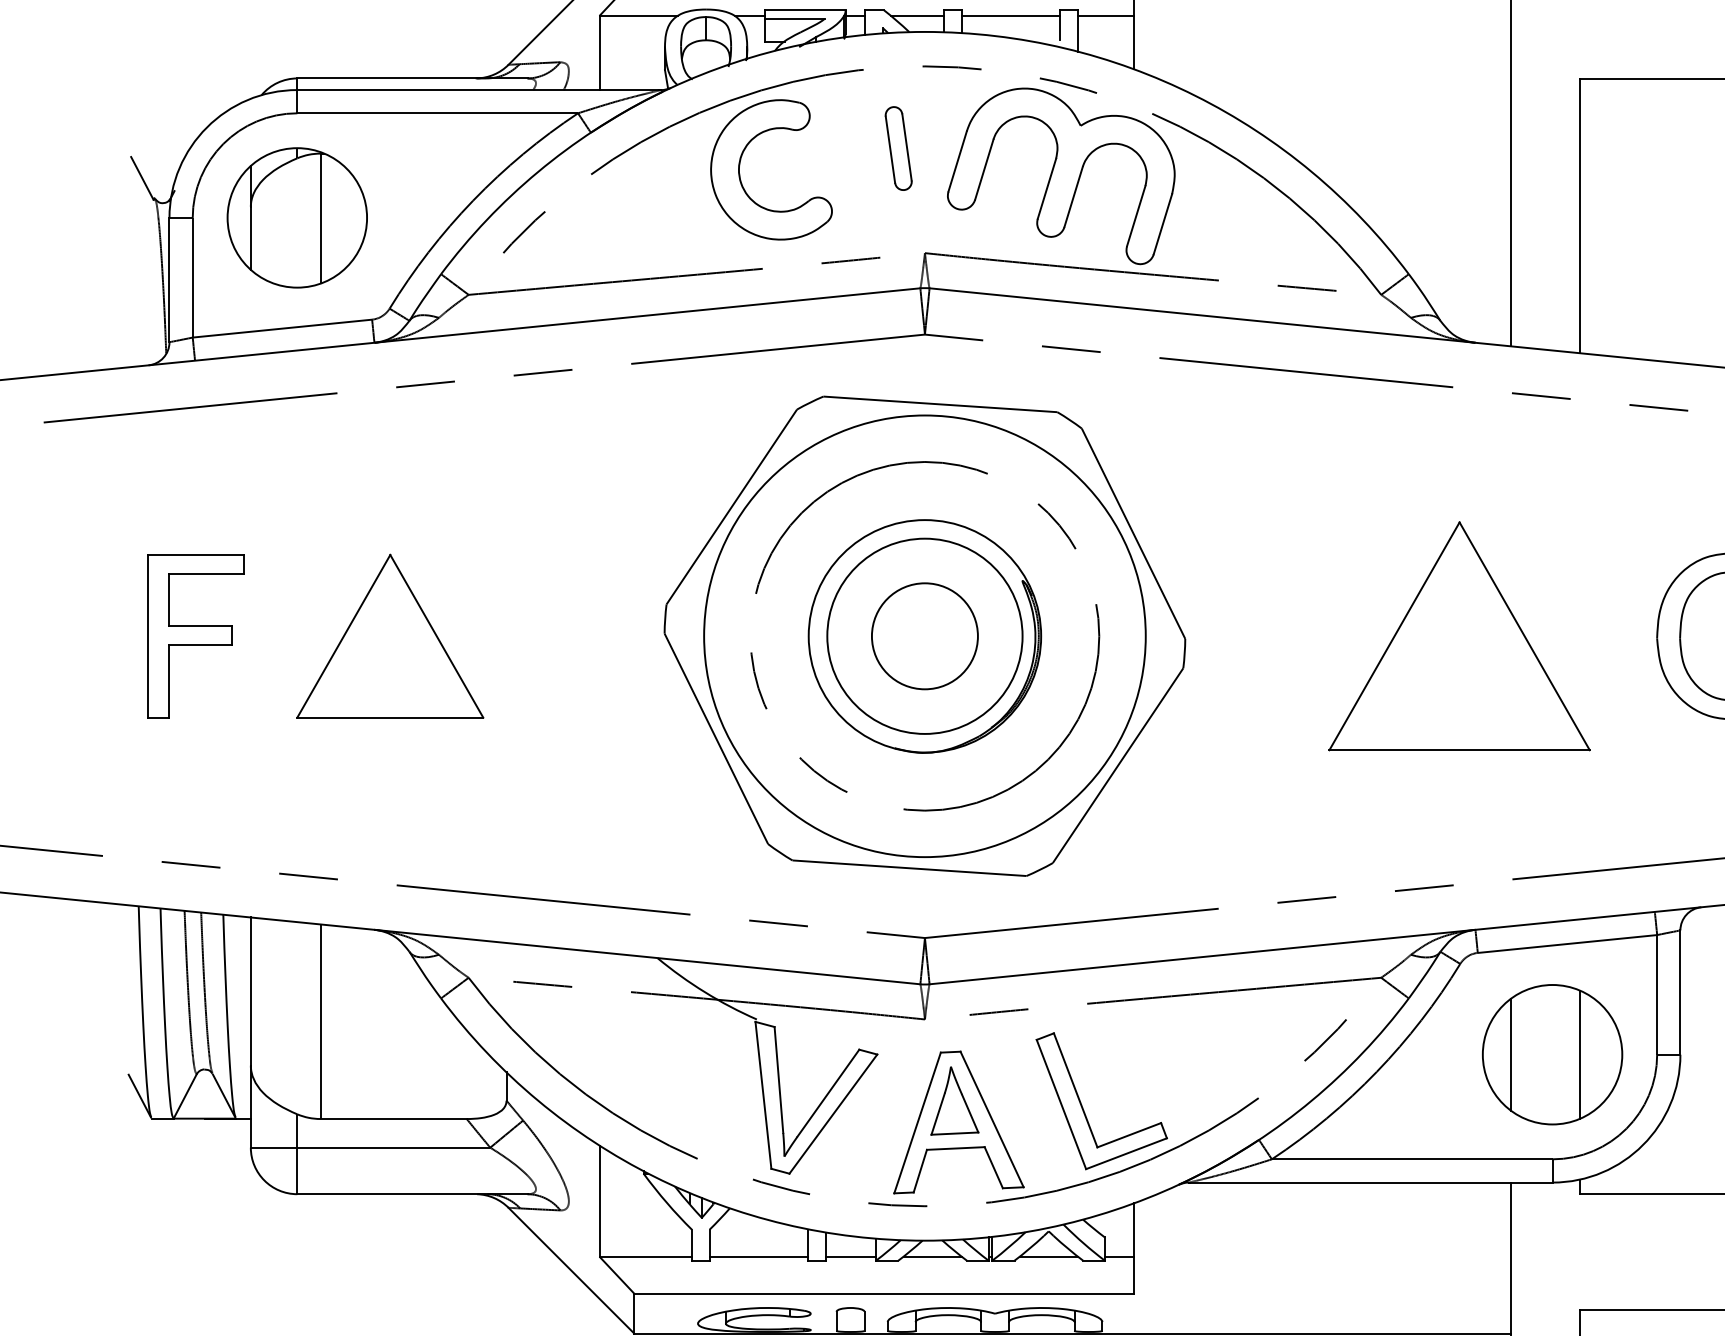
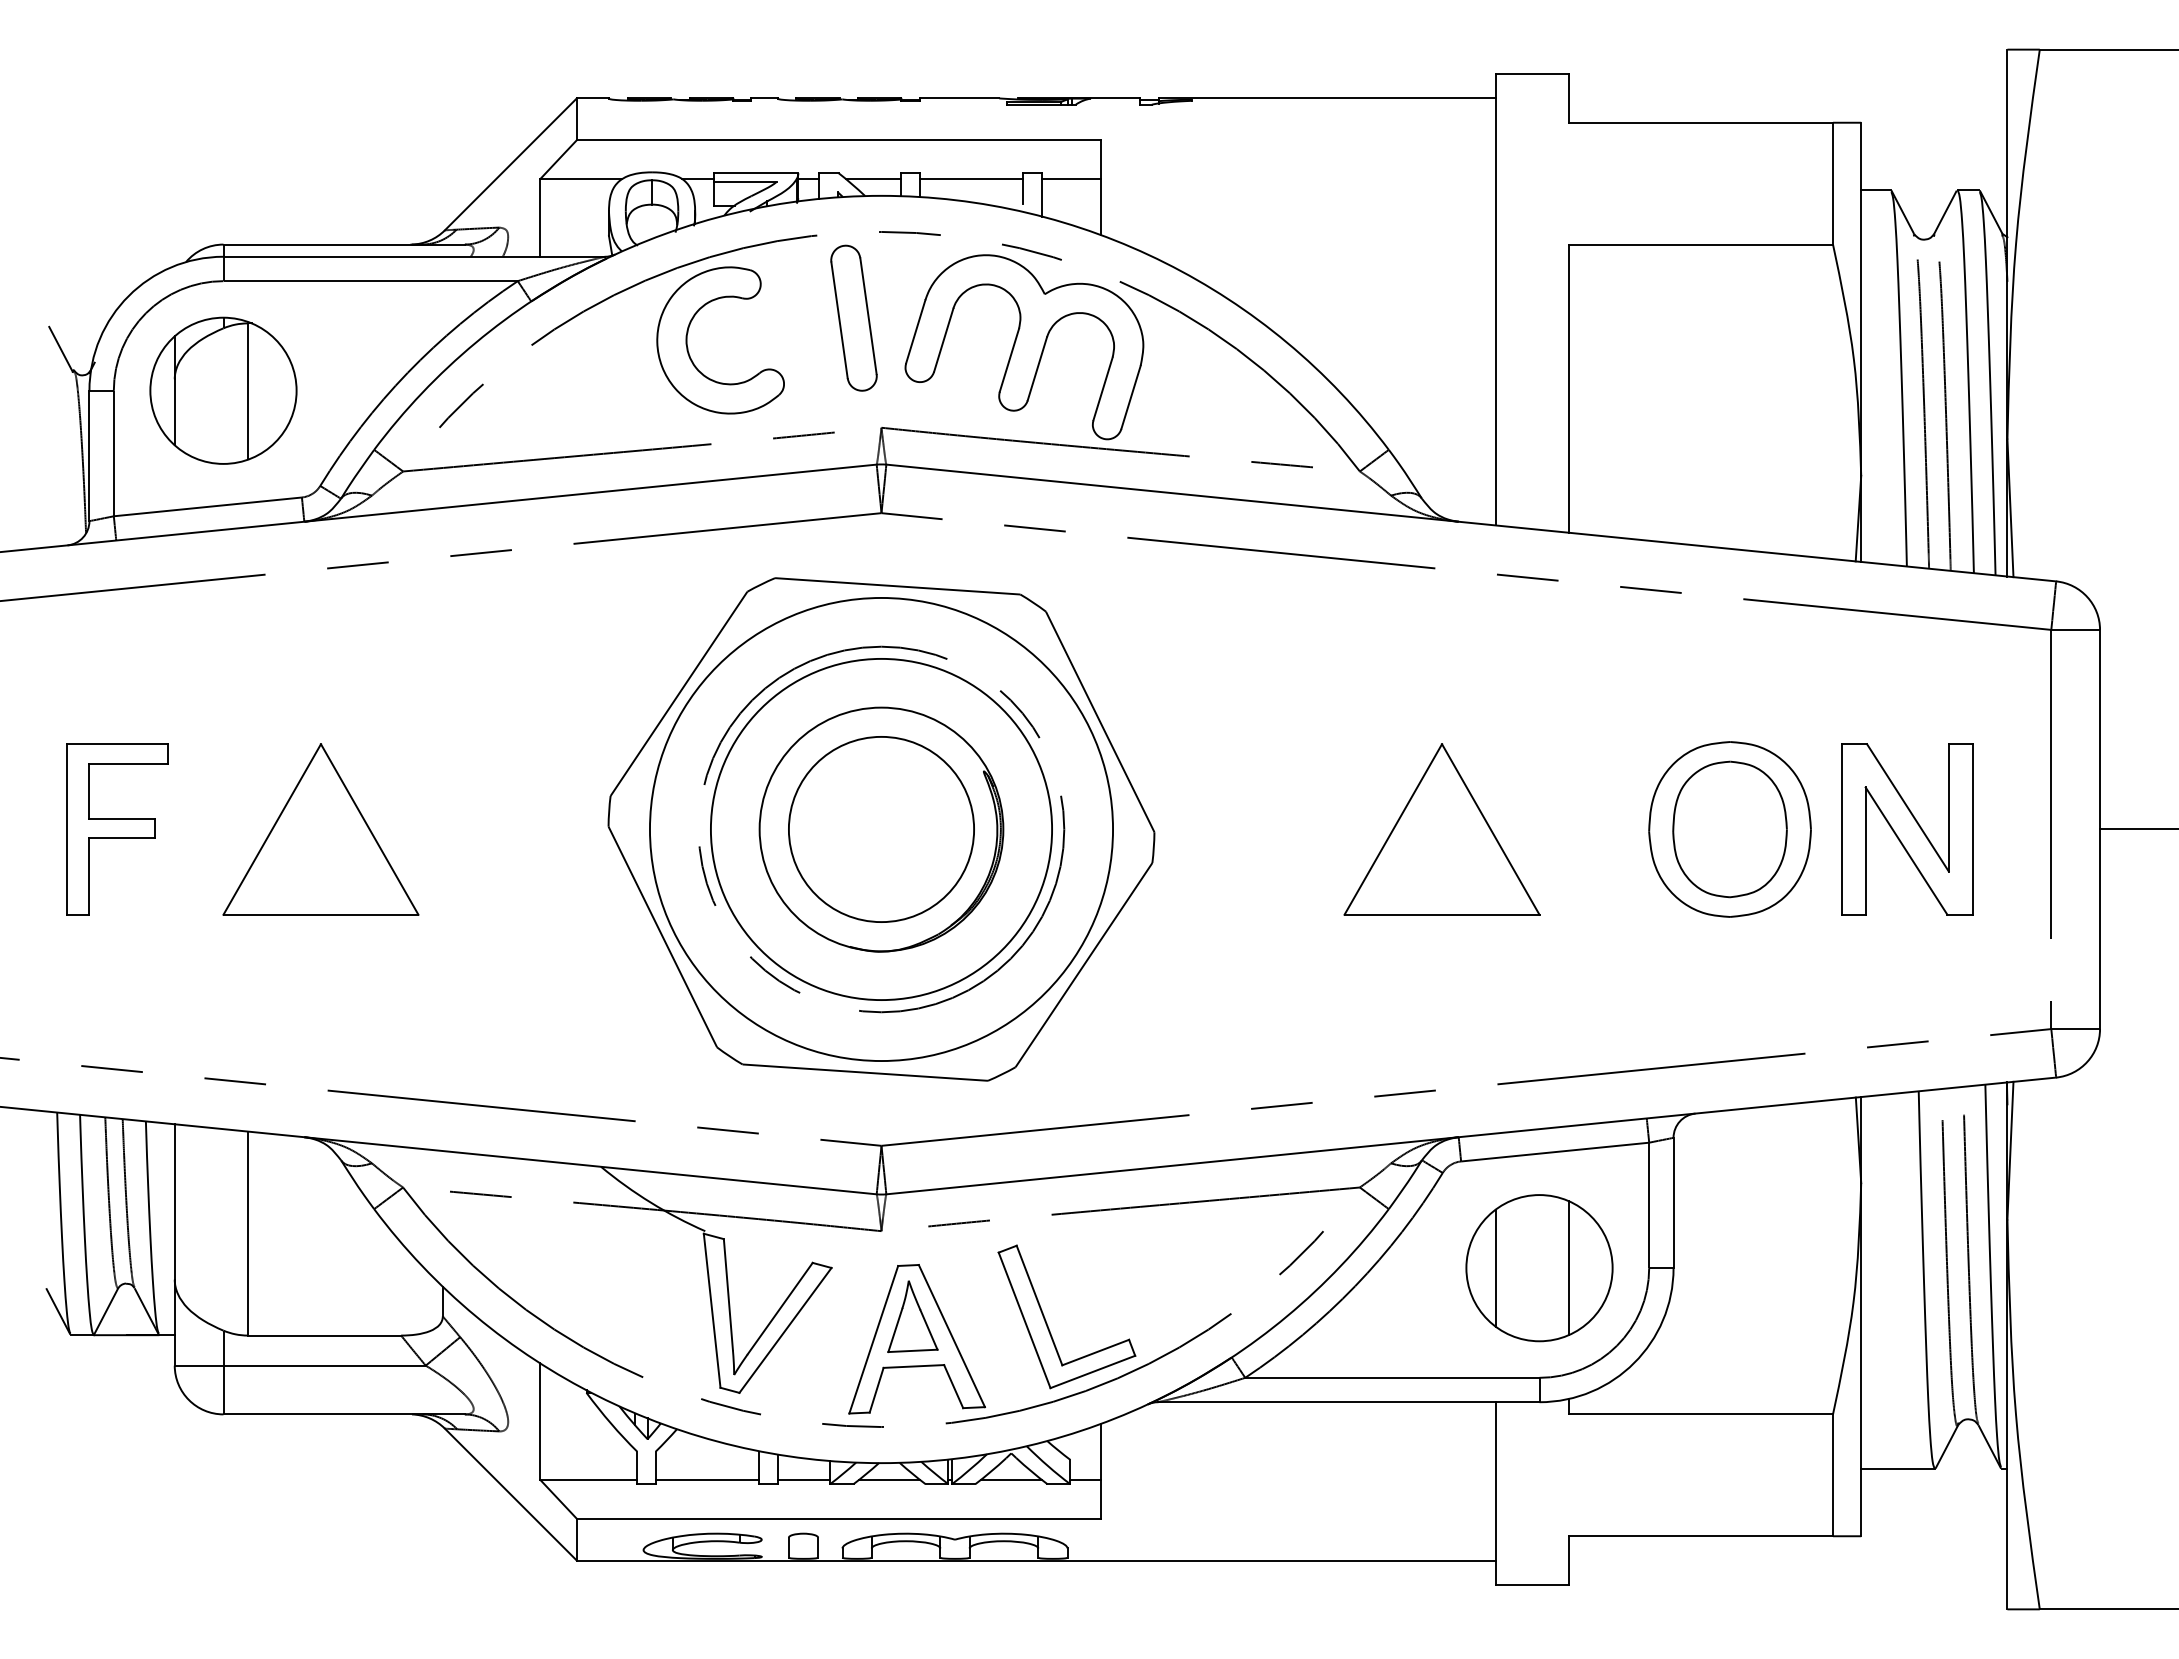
part: (898, 147) -> (853, 317), size x1.67
circle: (924, 636) -> (881, 829), size x1.67
circle: (924, 636) -> (881, 829), size x1.67
part: (1459, 636) -> (1441, 829), size x0.71

